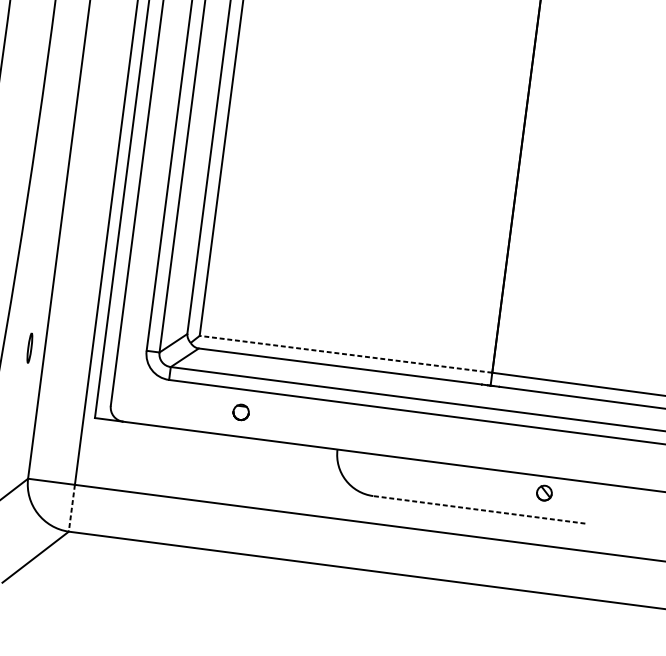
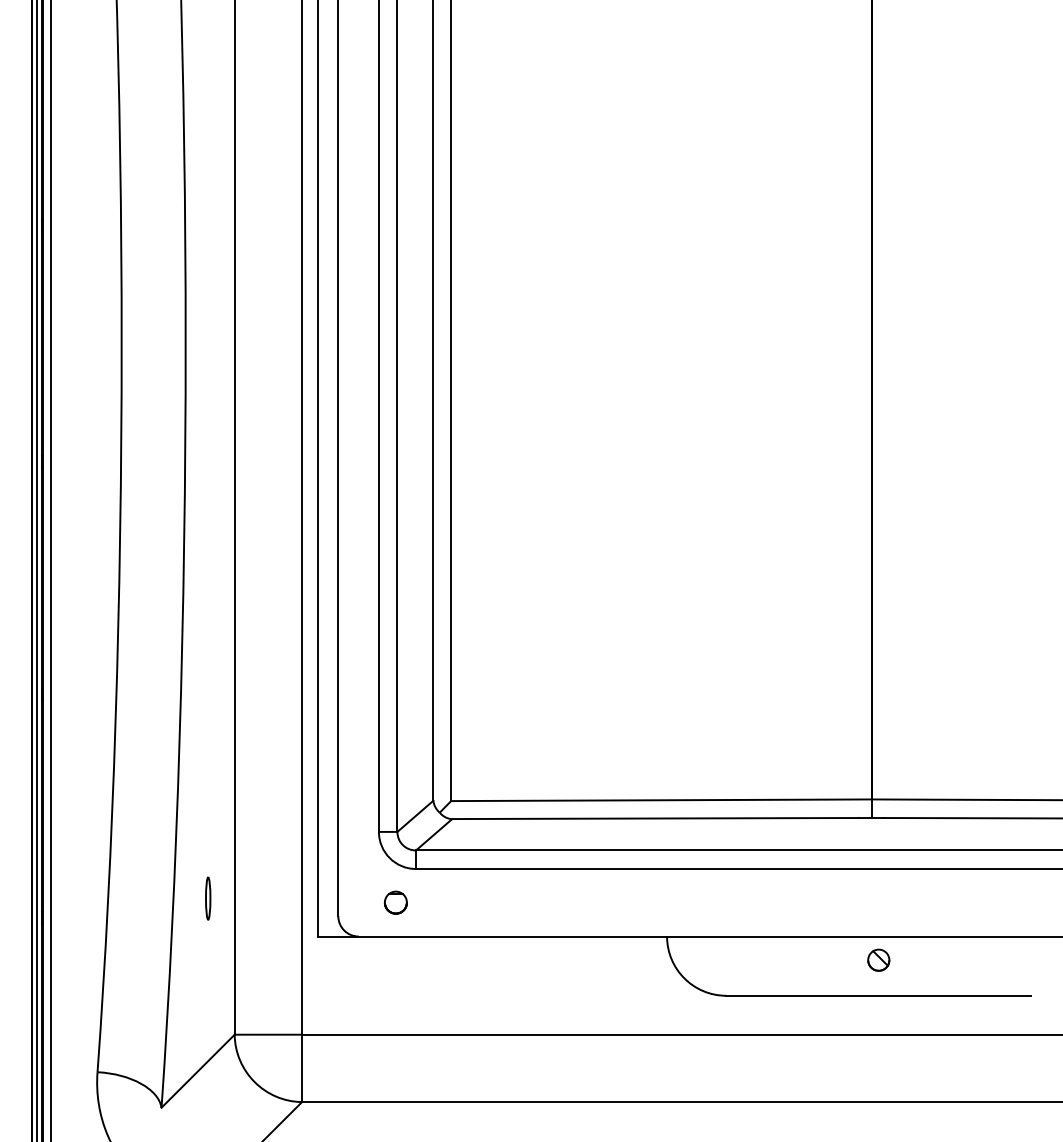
part: (30, 348) -> (208, 898), moved
line: (345, 354) -> (661, 800), dashed -> solid
part: (240, 412) -> (395, 902), moved
part: (544, 492) -> (878, 959), moved
line: (72, 508) -> (302, 1068), dashed -> solid
line: (479, 509) -> (878, 995), dashed -> solid

